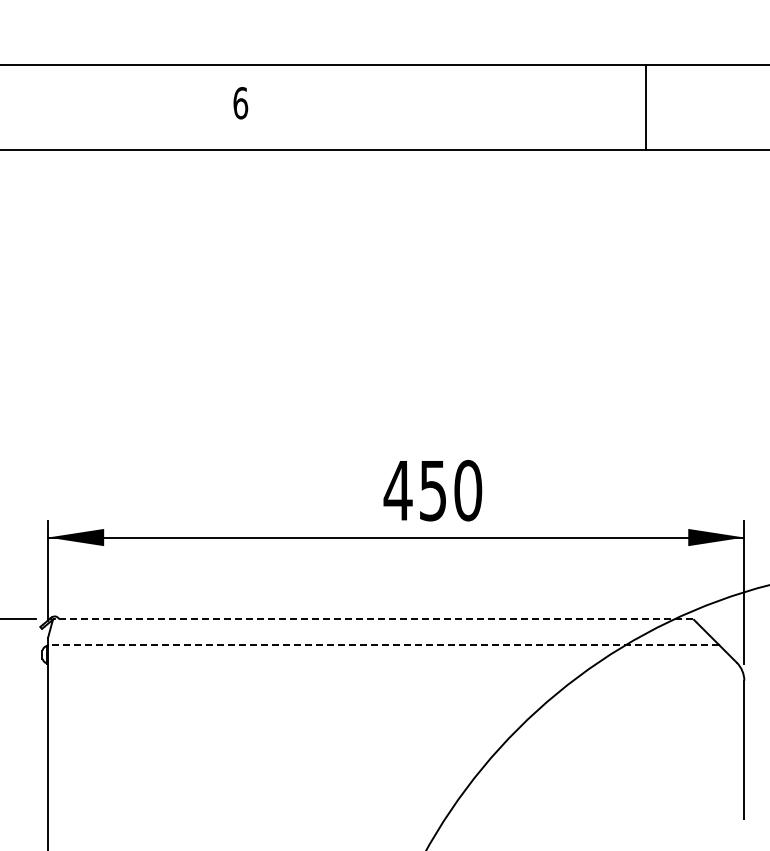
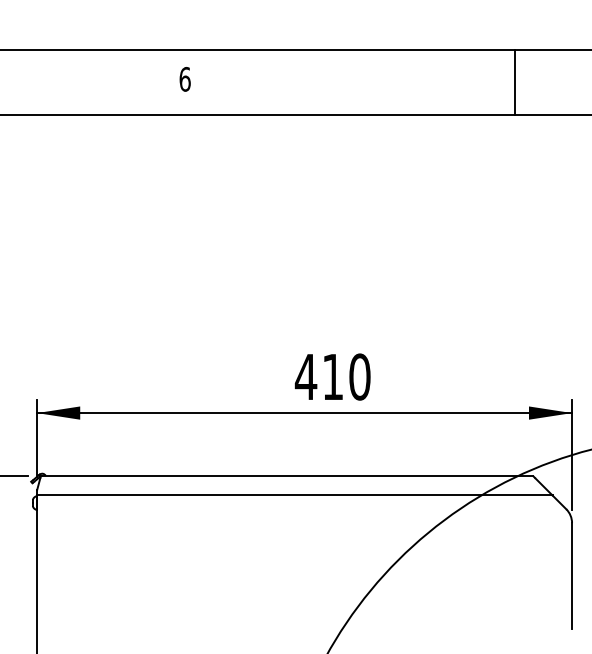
line: (646, 106) -> (515, 81), moved
text: (432, 491) -> (332, 377), 450 -> 410
line: (372, 619) -> (286, 476), dashed -> solid
line: (382, 644) -> (294, 495), dashed -> solid

